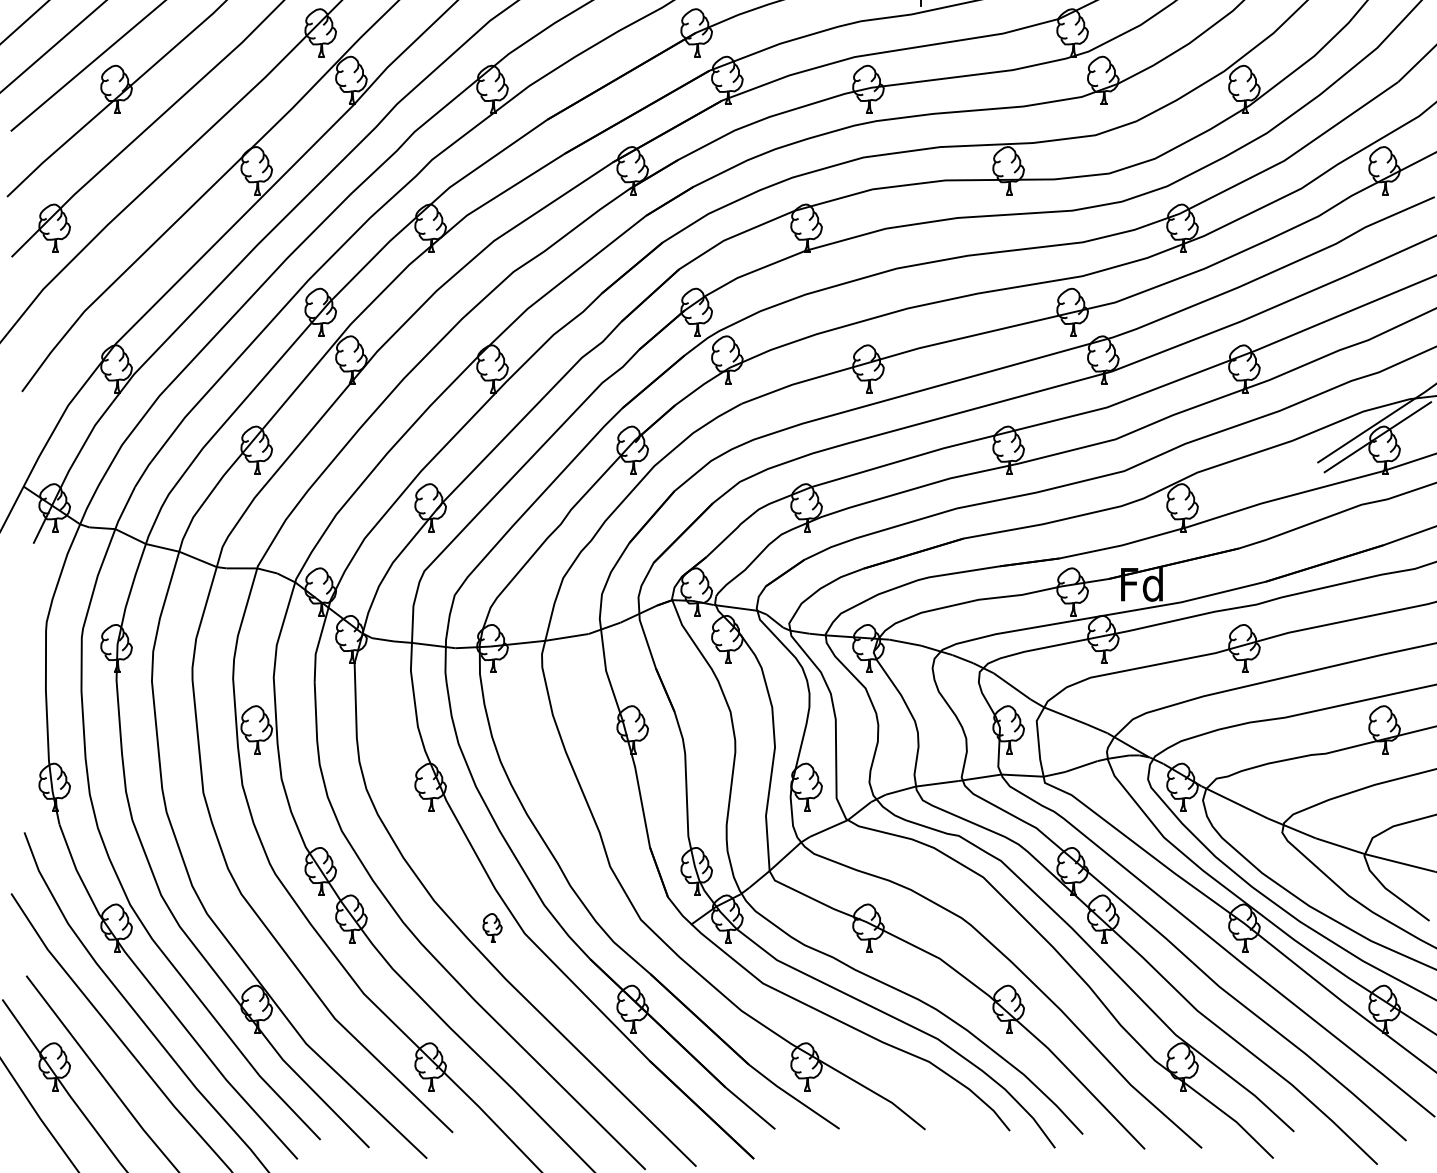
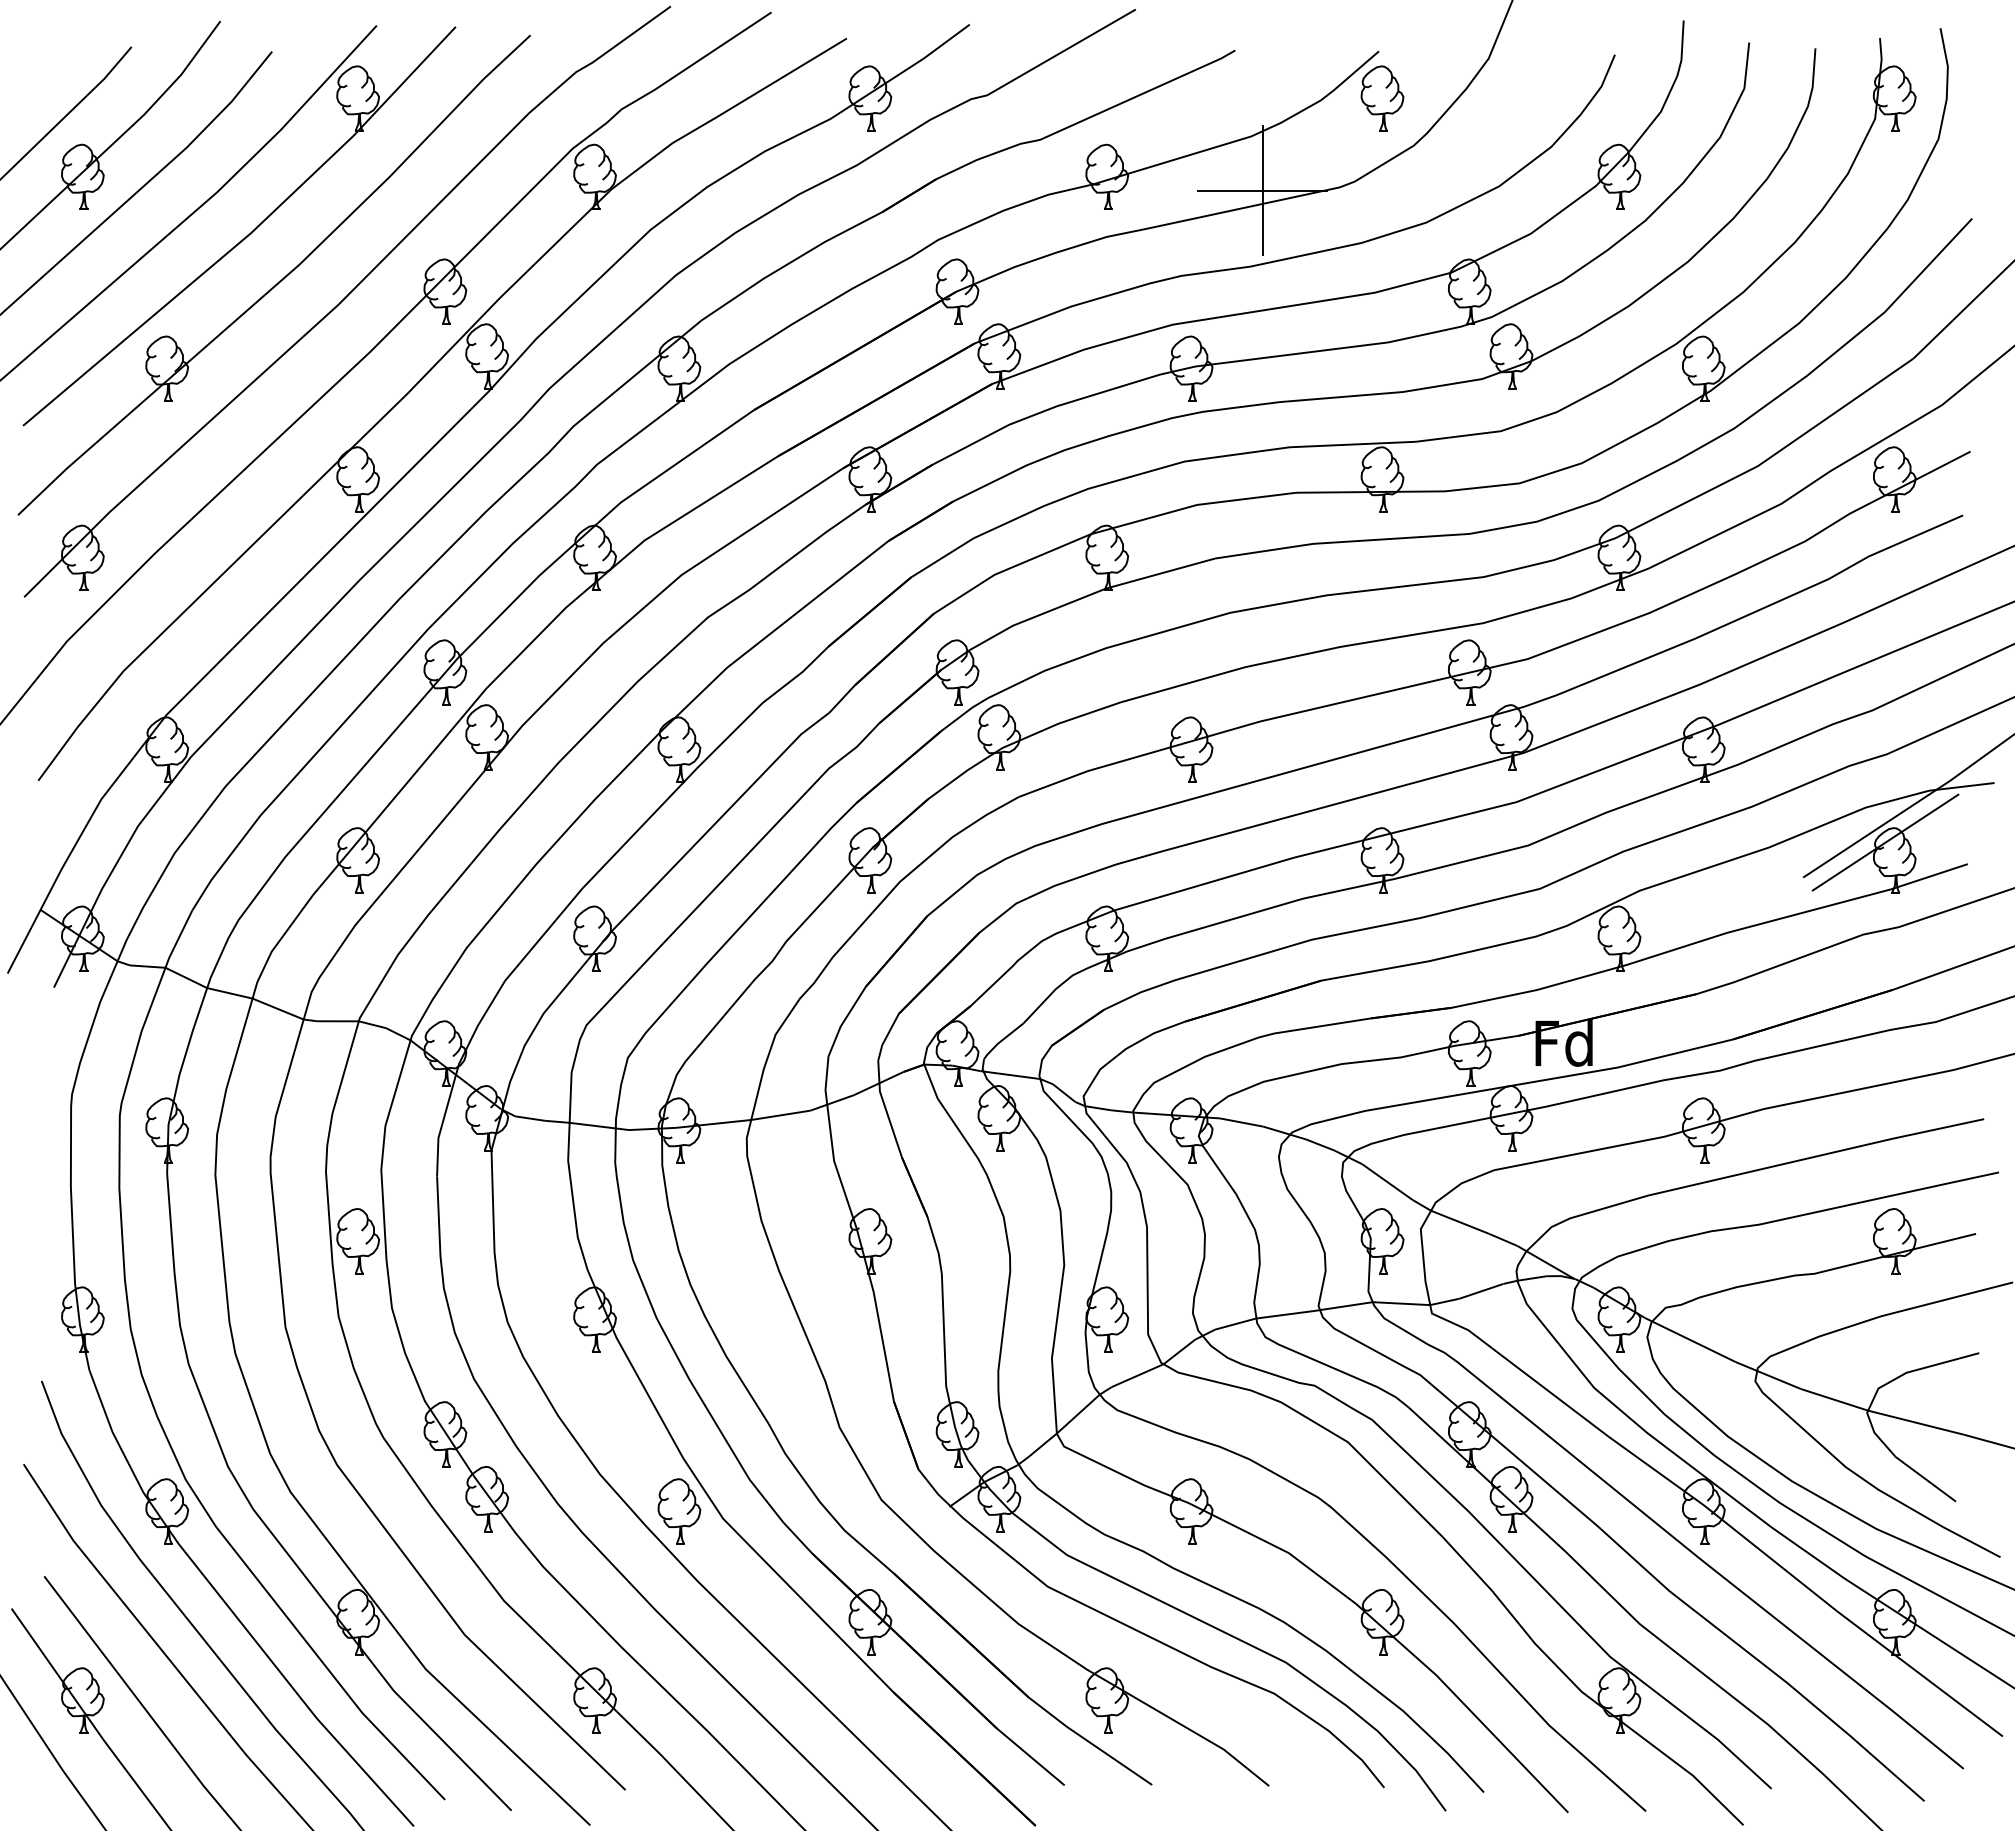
part: (492, 928) -> (679, 1511), size x1.67

